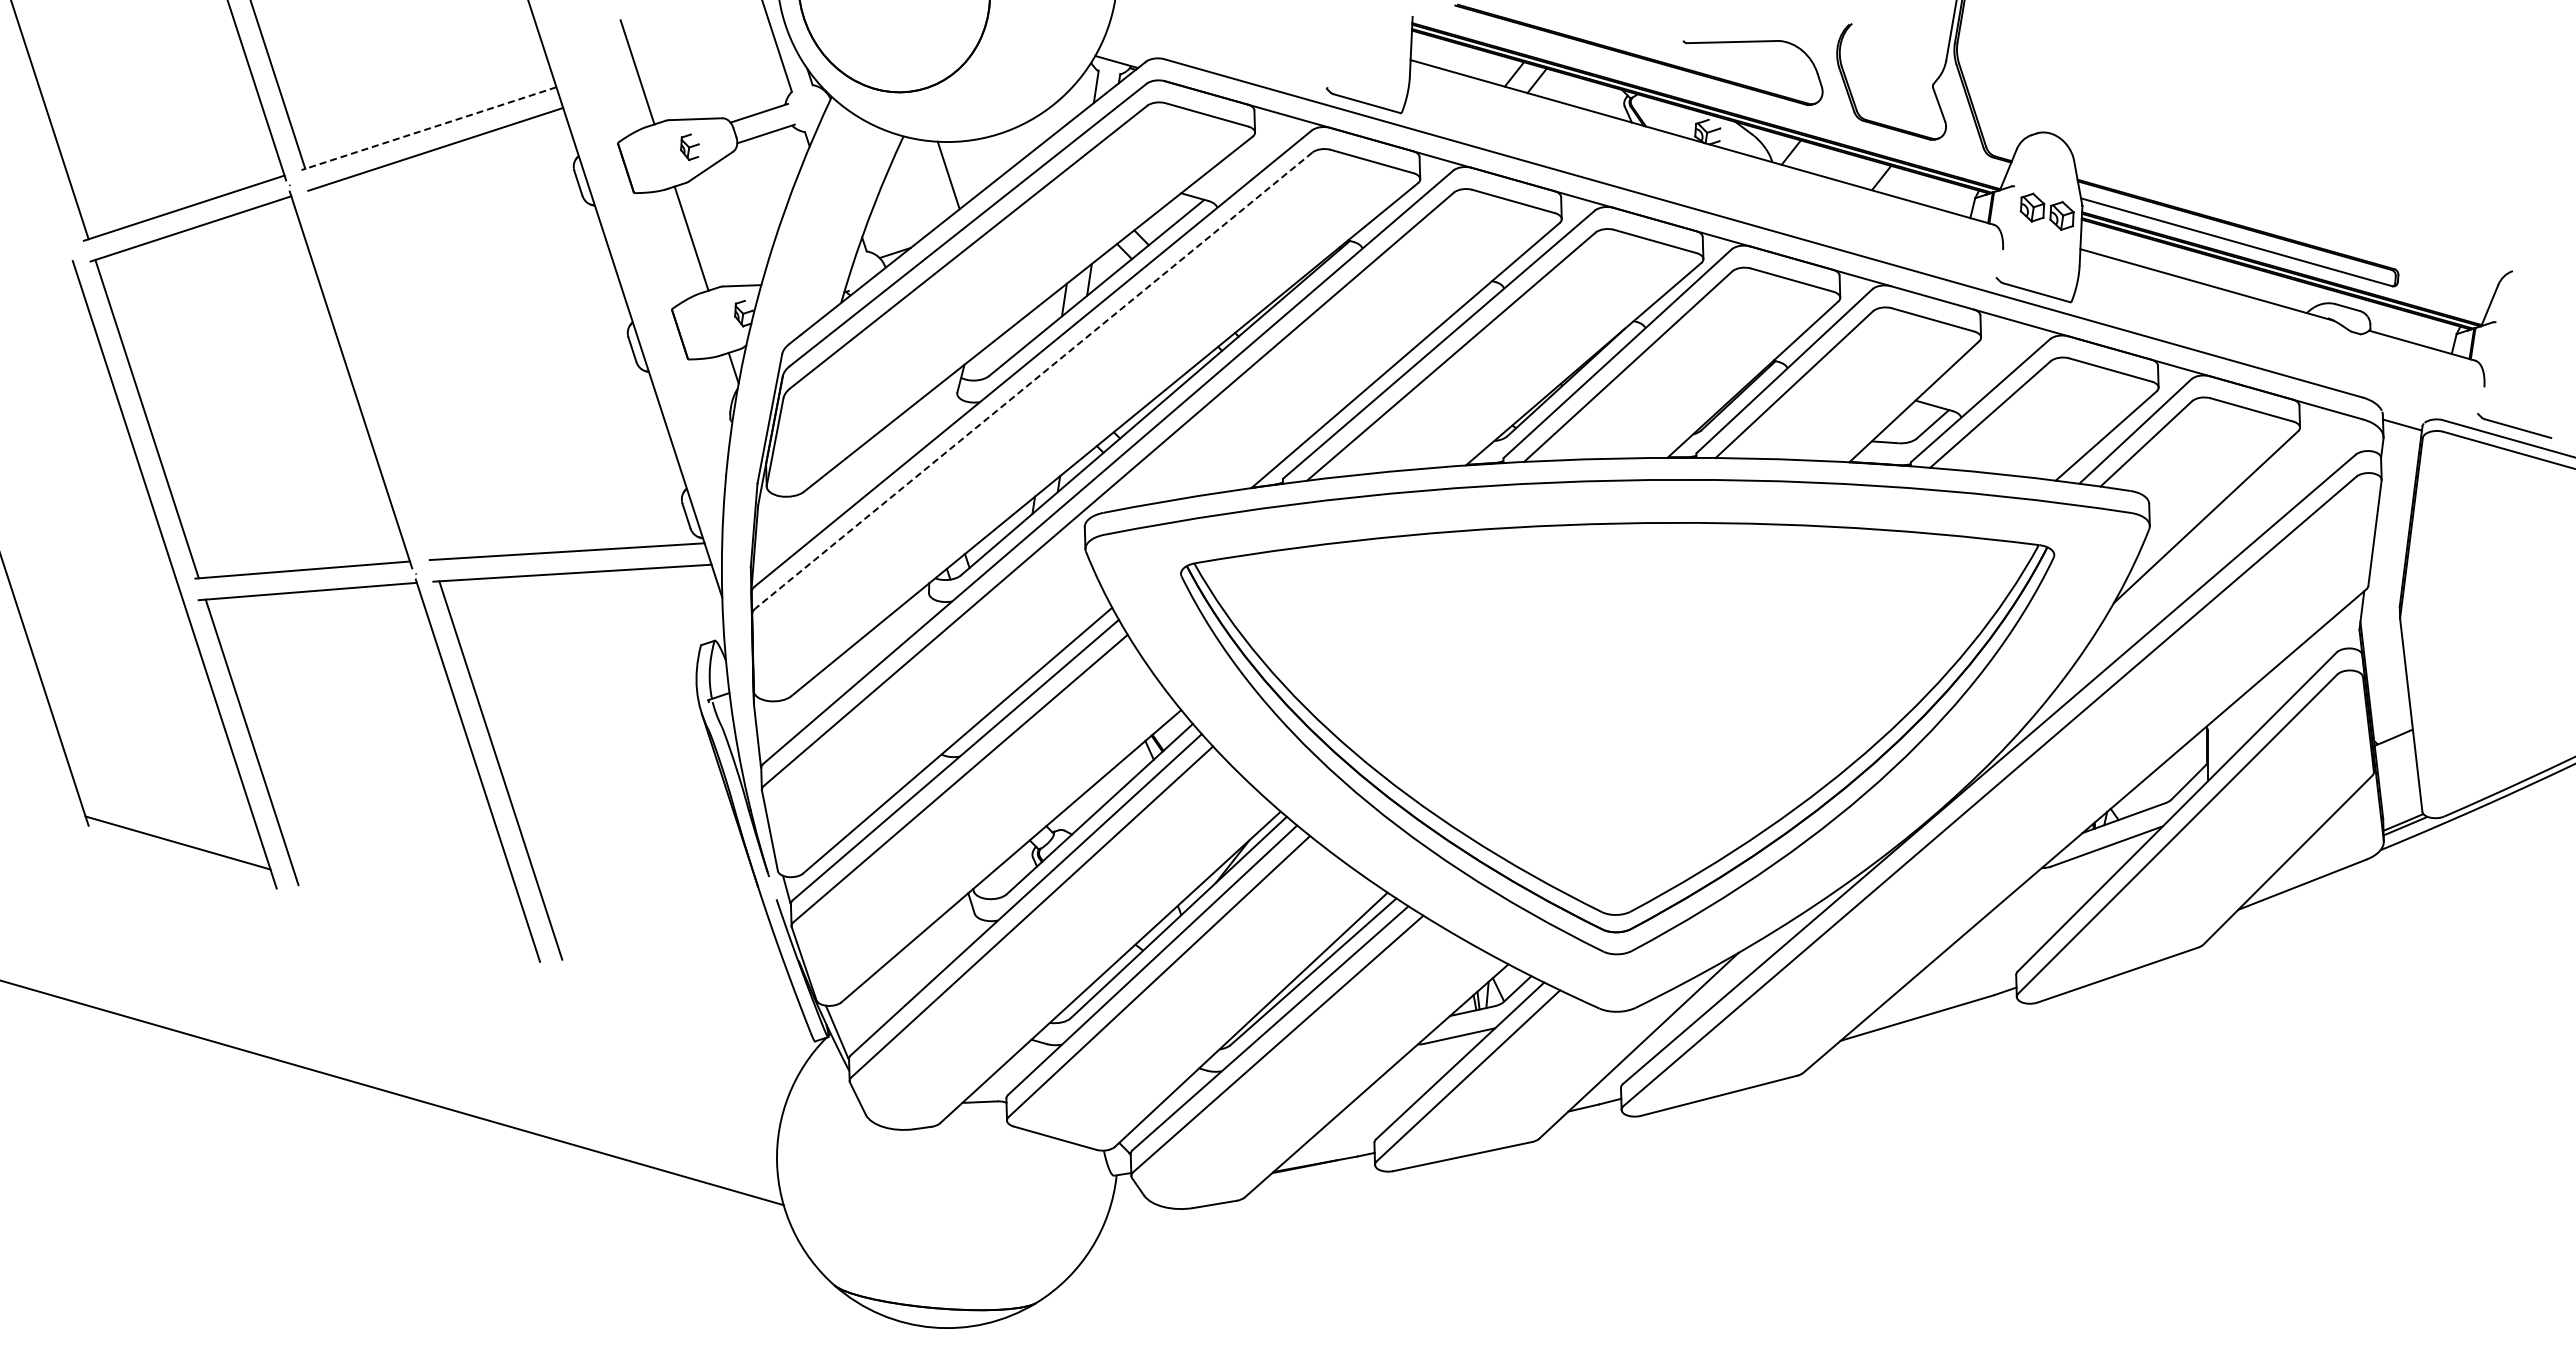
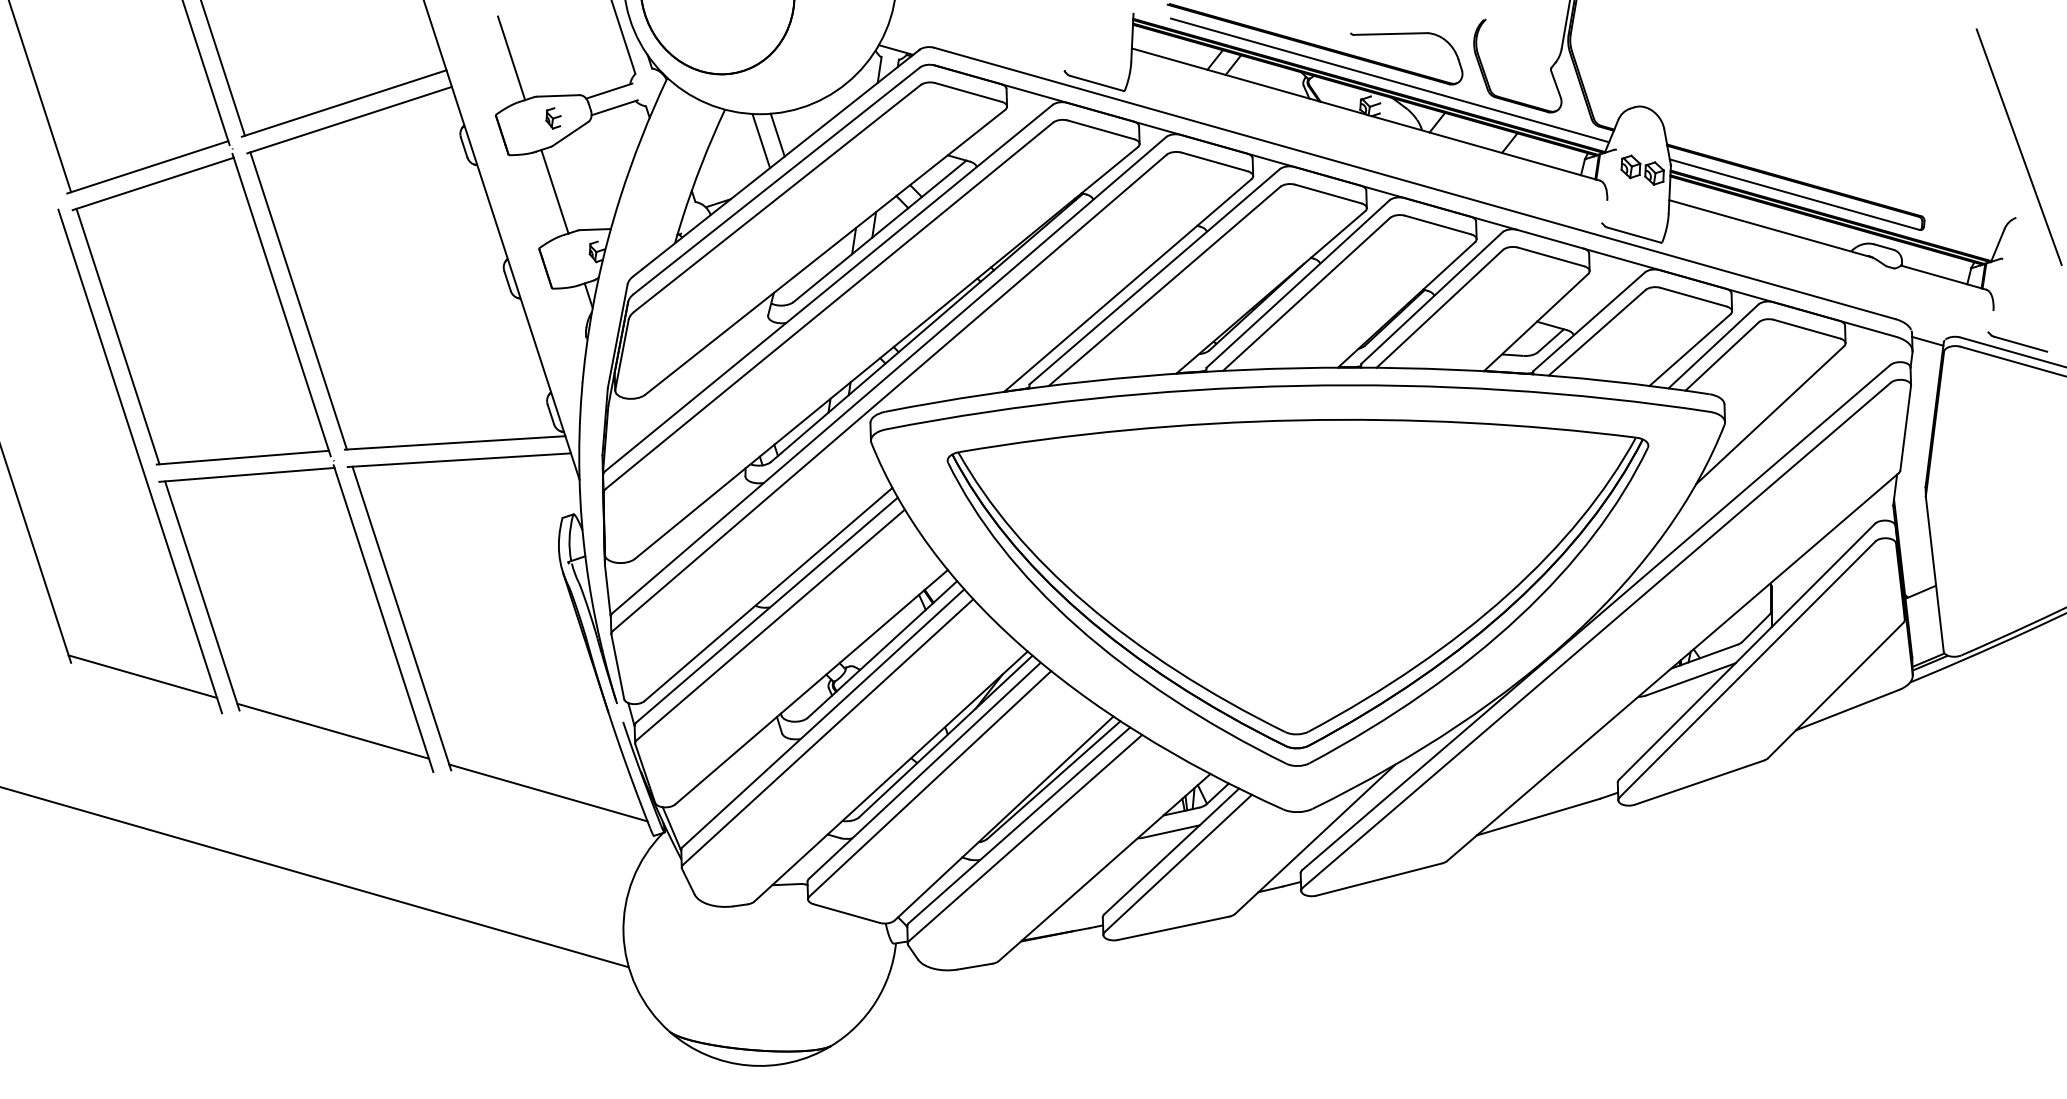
line: (1732, 99) -> (1390, 80), added
line: (428, 128) -> (343, 103), dashed -> solid
line: (968, 167) -> (777, 134), added
line: (2516, 182) -> (2019, 146), added
line: (372, 374) -> (298, 300), added
line: (1034, 380) -> (830, 305), dashed -> solid
line: (414, 910) -> (332, 730), added
line: (683, 987) -> (548, 792), added

